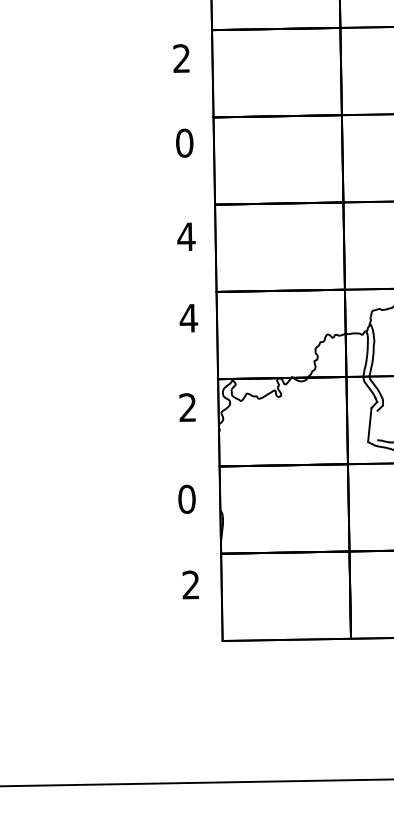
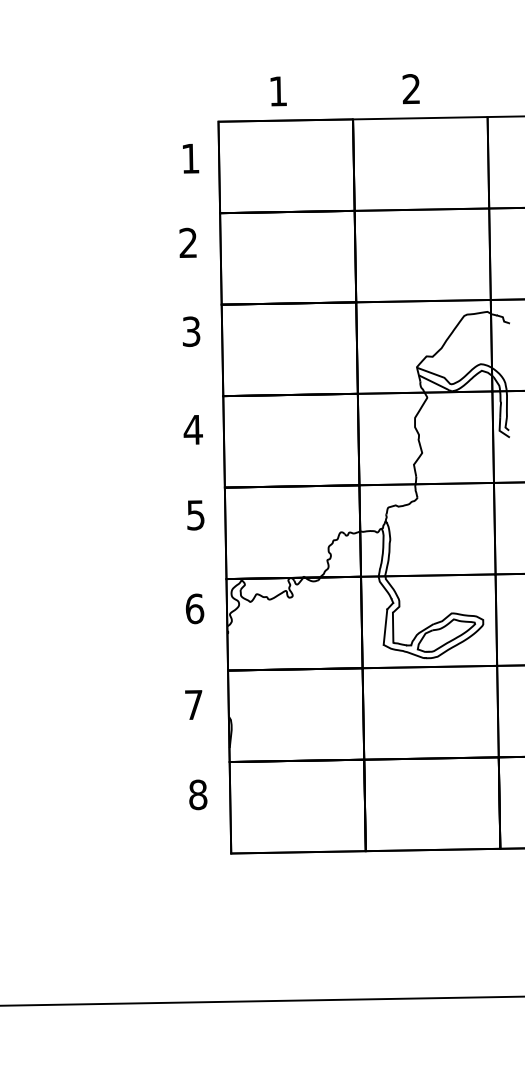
text: (184, 143) -> (191, 331), 0 -> 3
text: (188, 318) -> (195, 515), 4 -> 5
text: (187, 407) -> (194, 608), 2 -> 6
line: (376, 425) -> (392, 627), added
text: (186, 498) -> (193, 704), 0 -> 7
text: (191, 584) -> (198, 794), 2 -> 8

